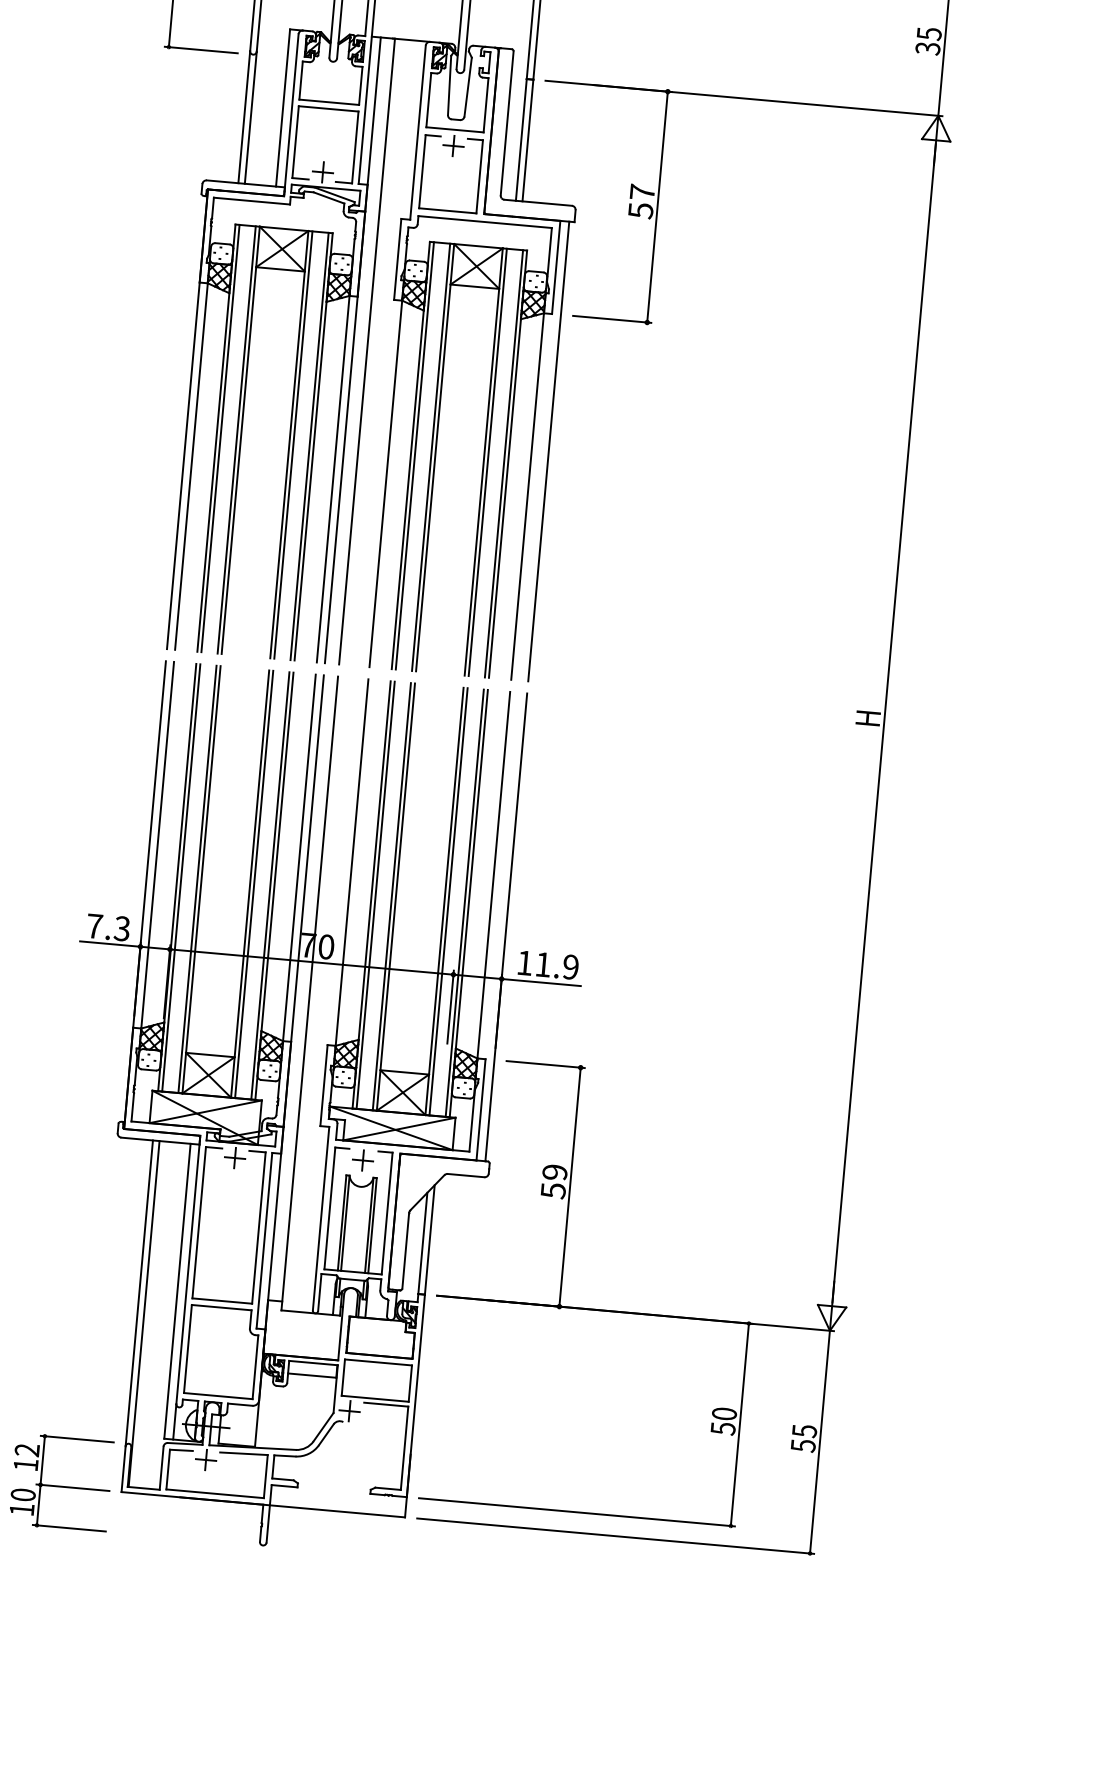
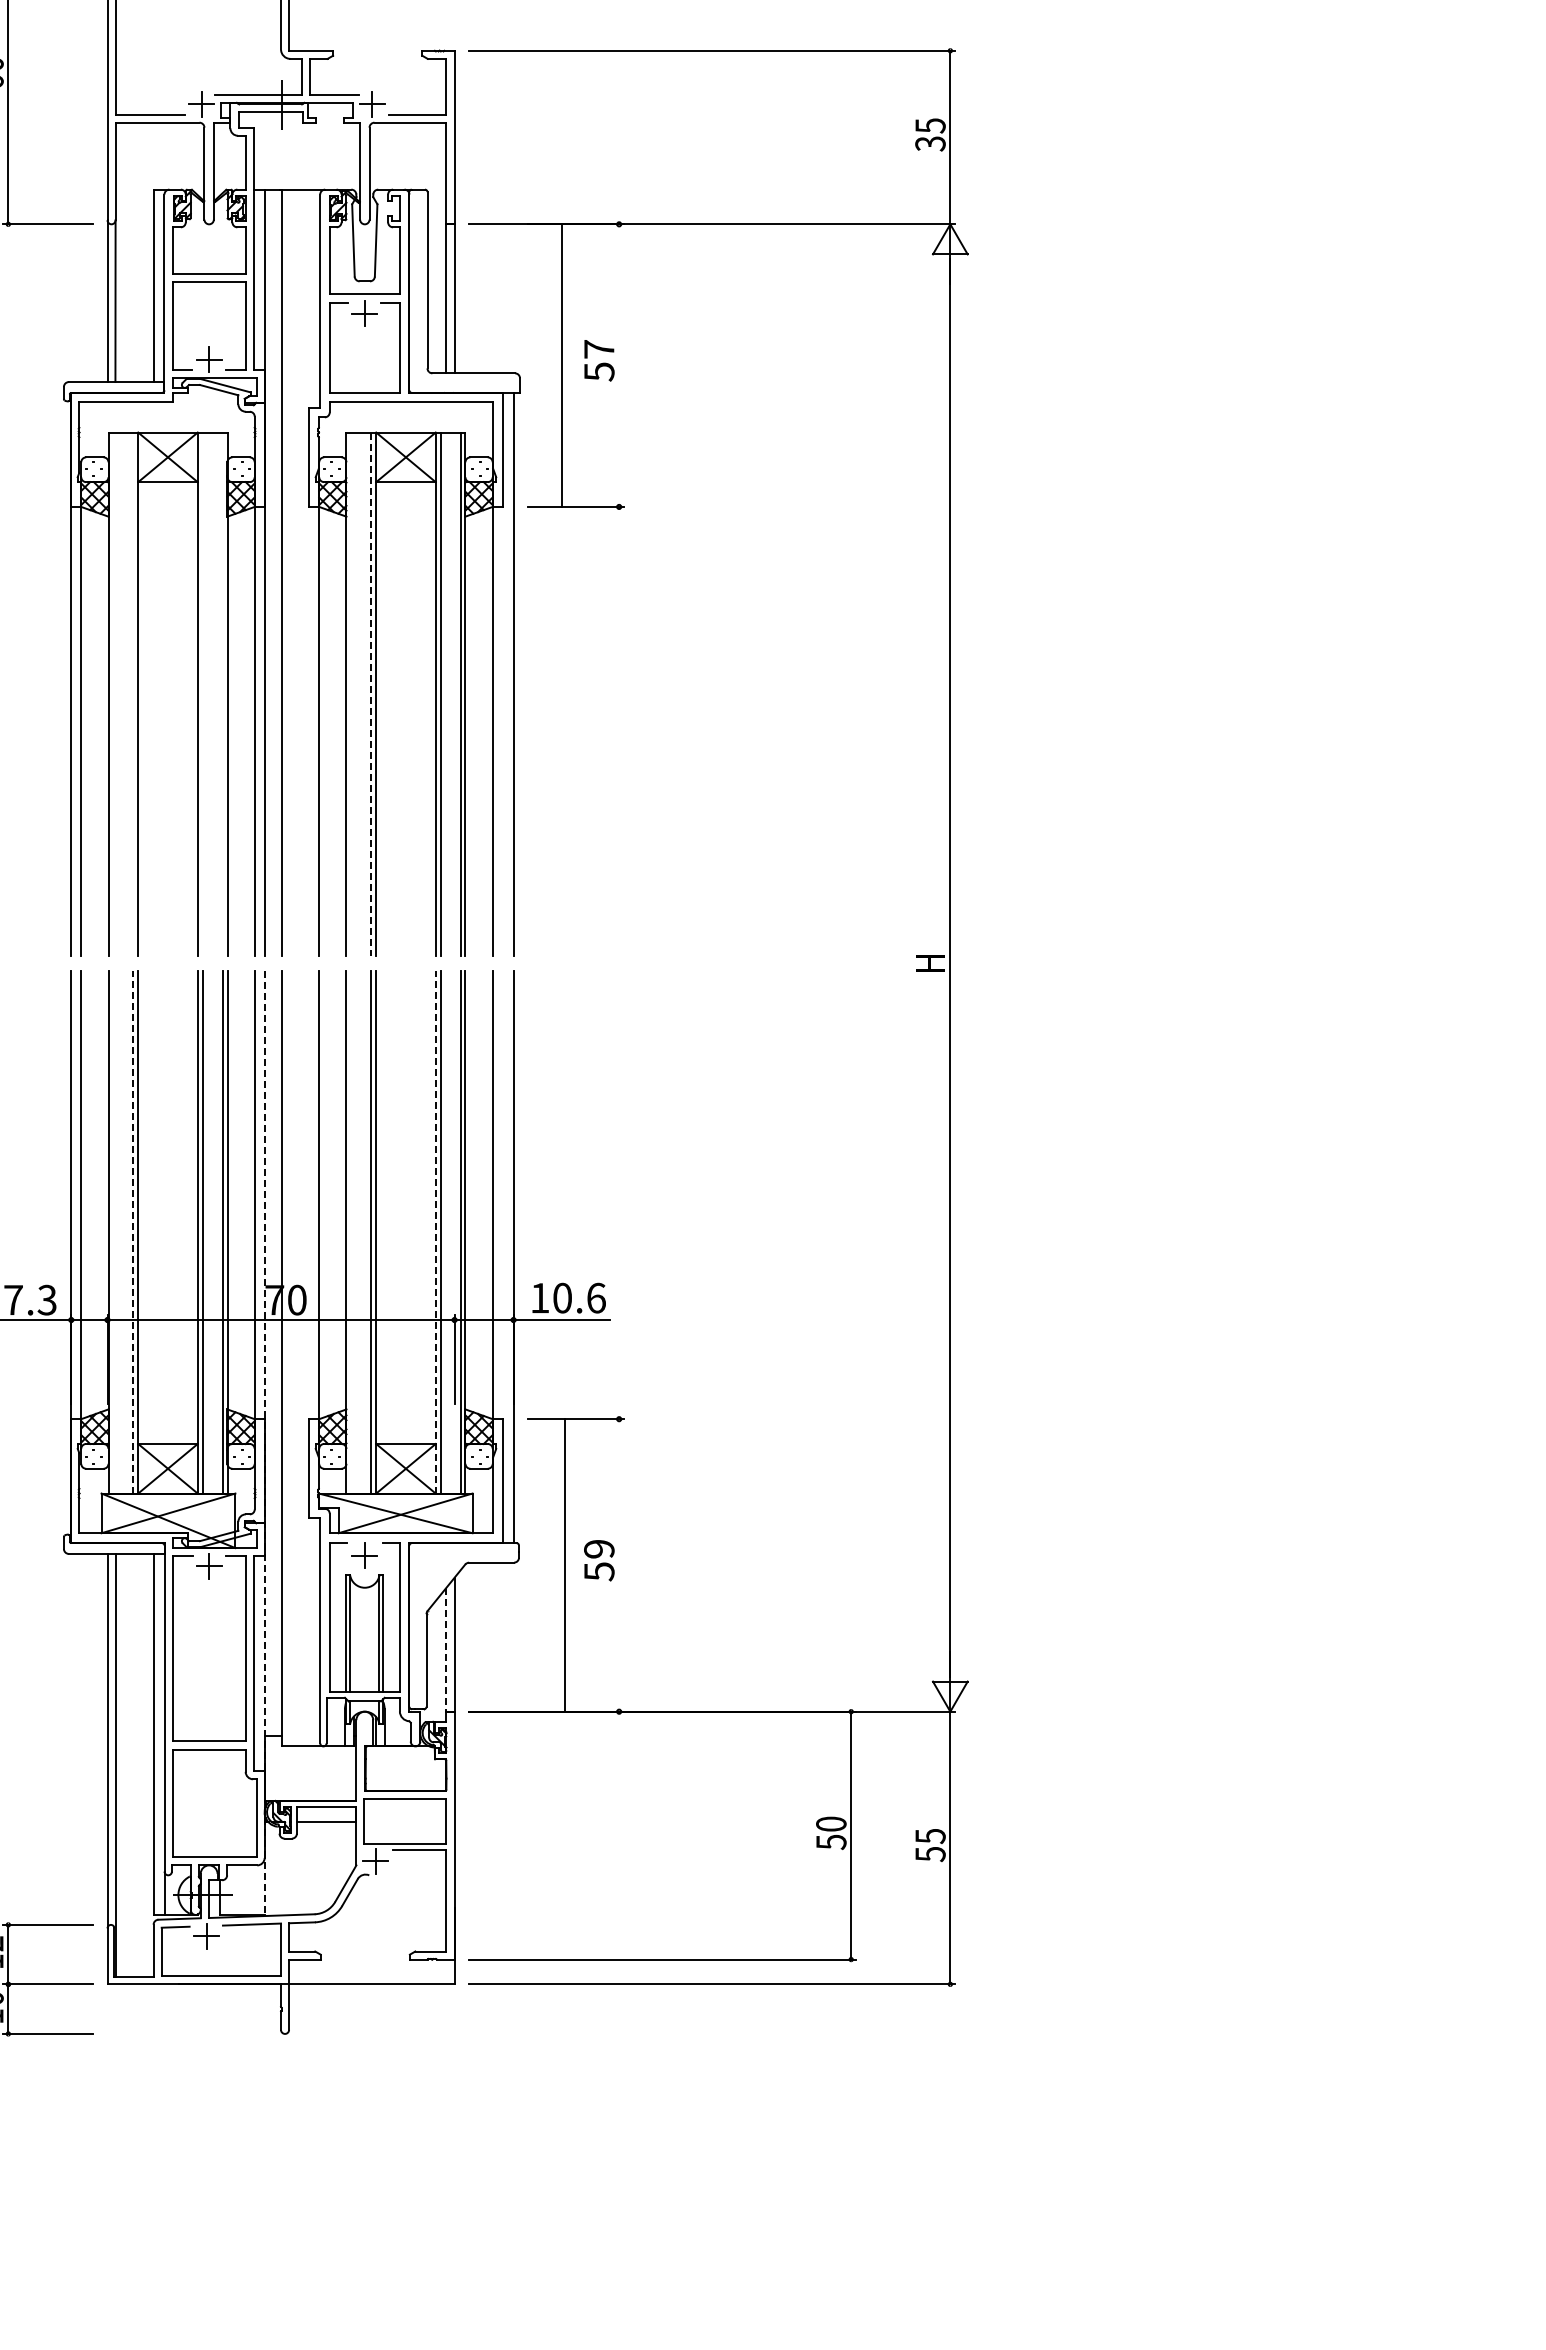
line: (657, 207) -> (562, 365), moved
line: (220, 438) -> (113, 693), removed
line: (236, 439) -> (133, 693), removed
line: (293, 444) -> (202, 693), removed
line: (309, 445) -> (222, 693), removed
line: (414, 455) -> (351, 693), removed
line: (431, 457) -> (371, 694), solid -> dashed
line: (181, 877) -> (113, 1231), removed
line: (197, 879) -> (133, 1232), solid -> dashed
line: (375, 894) -> (351, 1231), removed
line: (444, 901) -> (435, 1232), solid -> dashed
text: (557, 965) -> (579, 1297), 11.9 -> 10.6
line: (289, 1061) -> (264, 1443), solid -> dashed
line: (570, 1187) -> (565, 1565), moved
line: (422, 1243) -> (446, 1649), solid -> dashed

